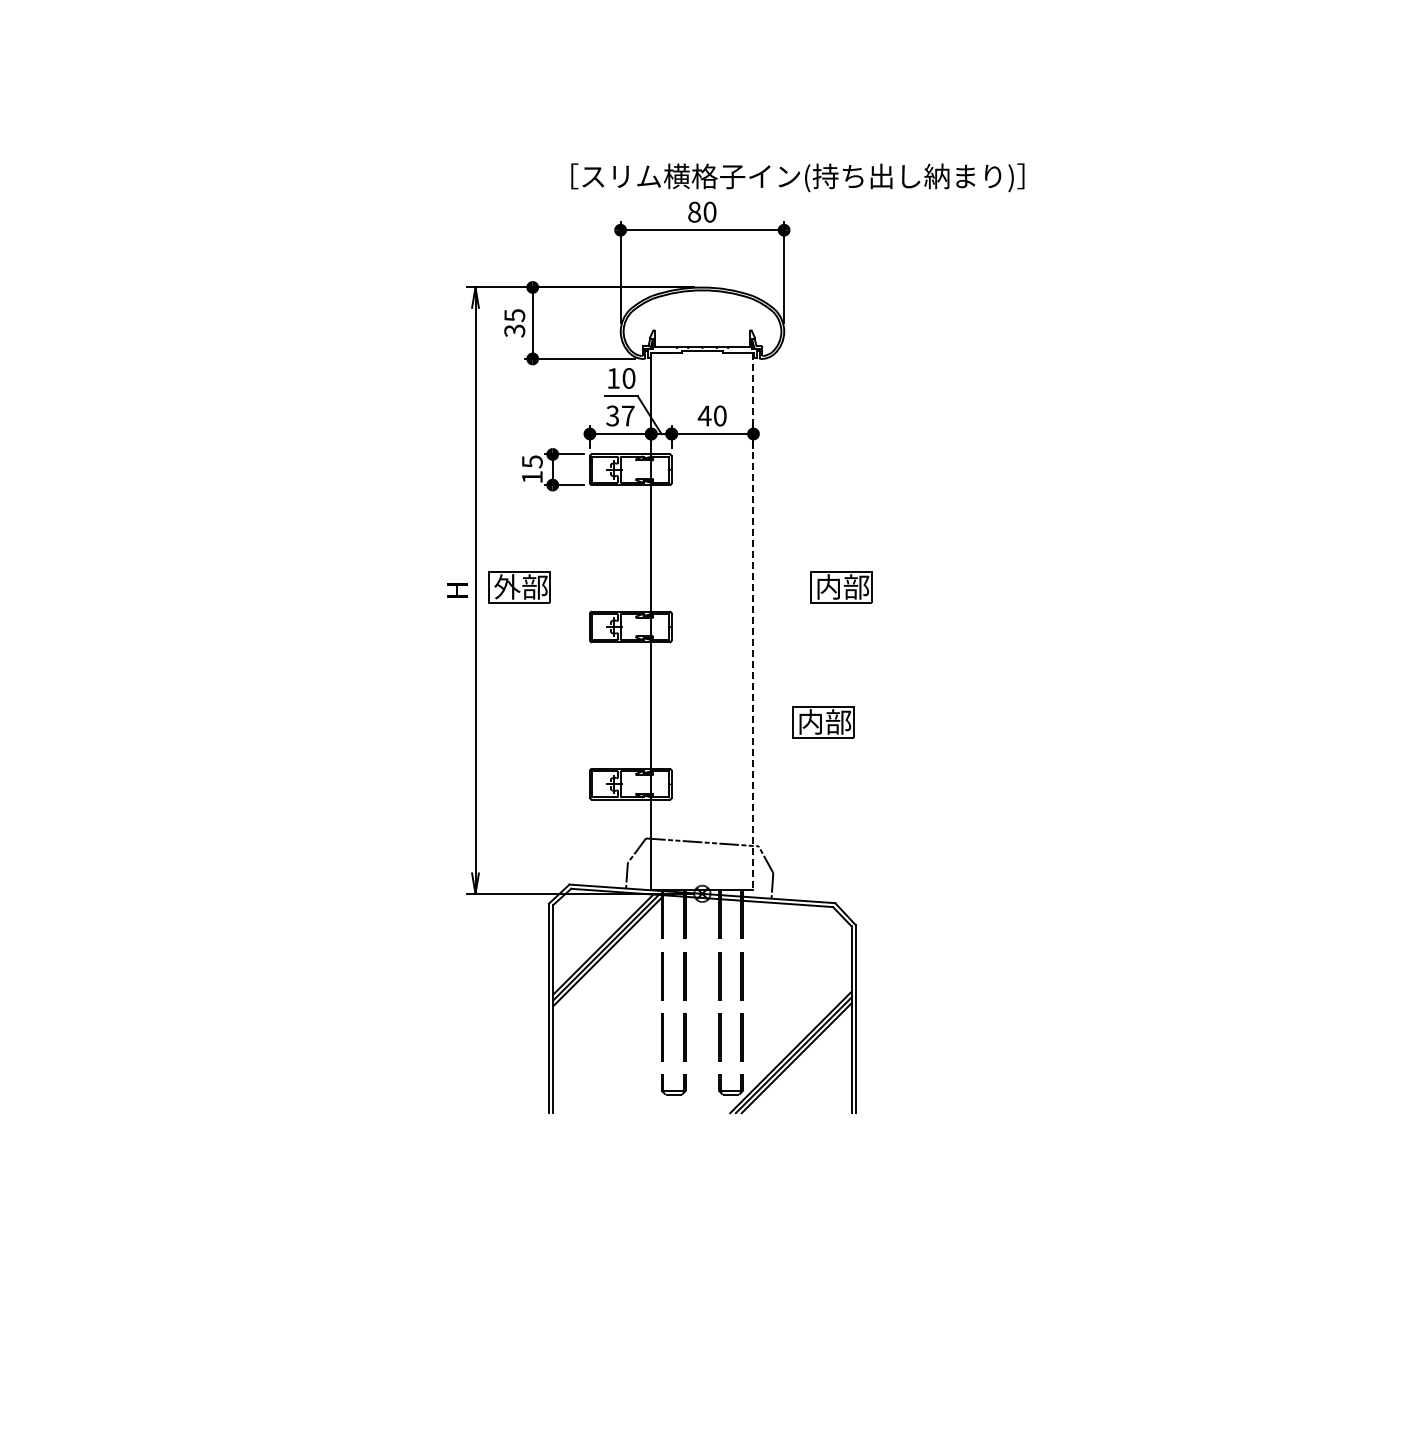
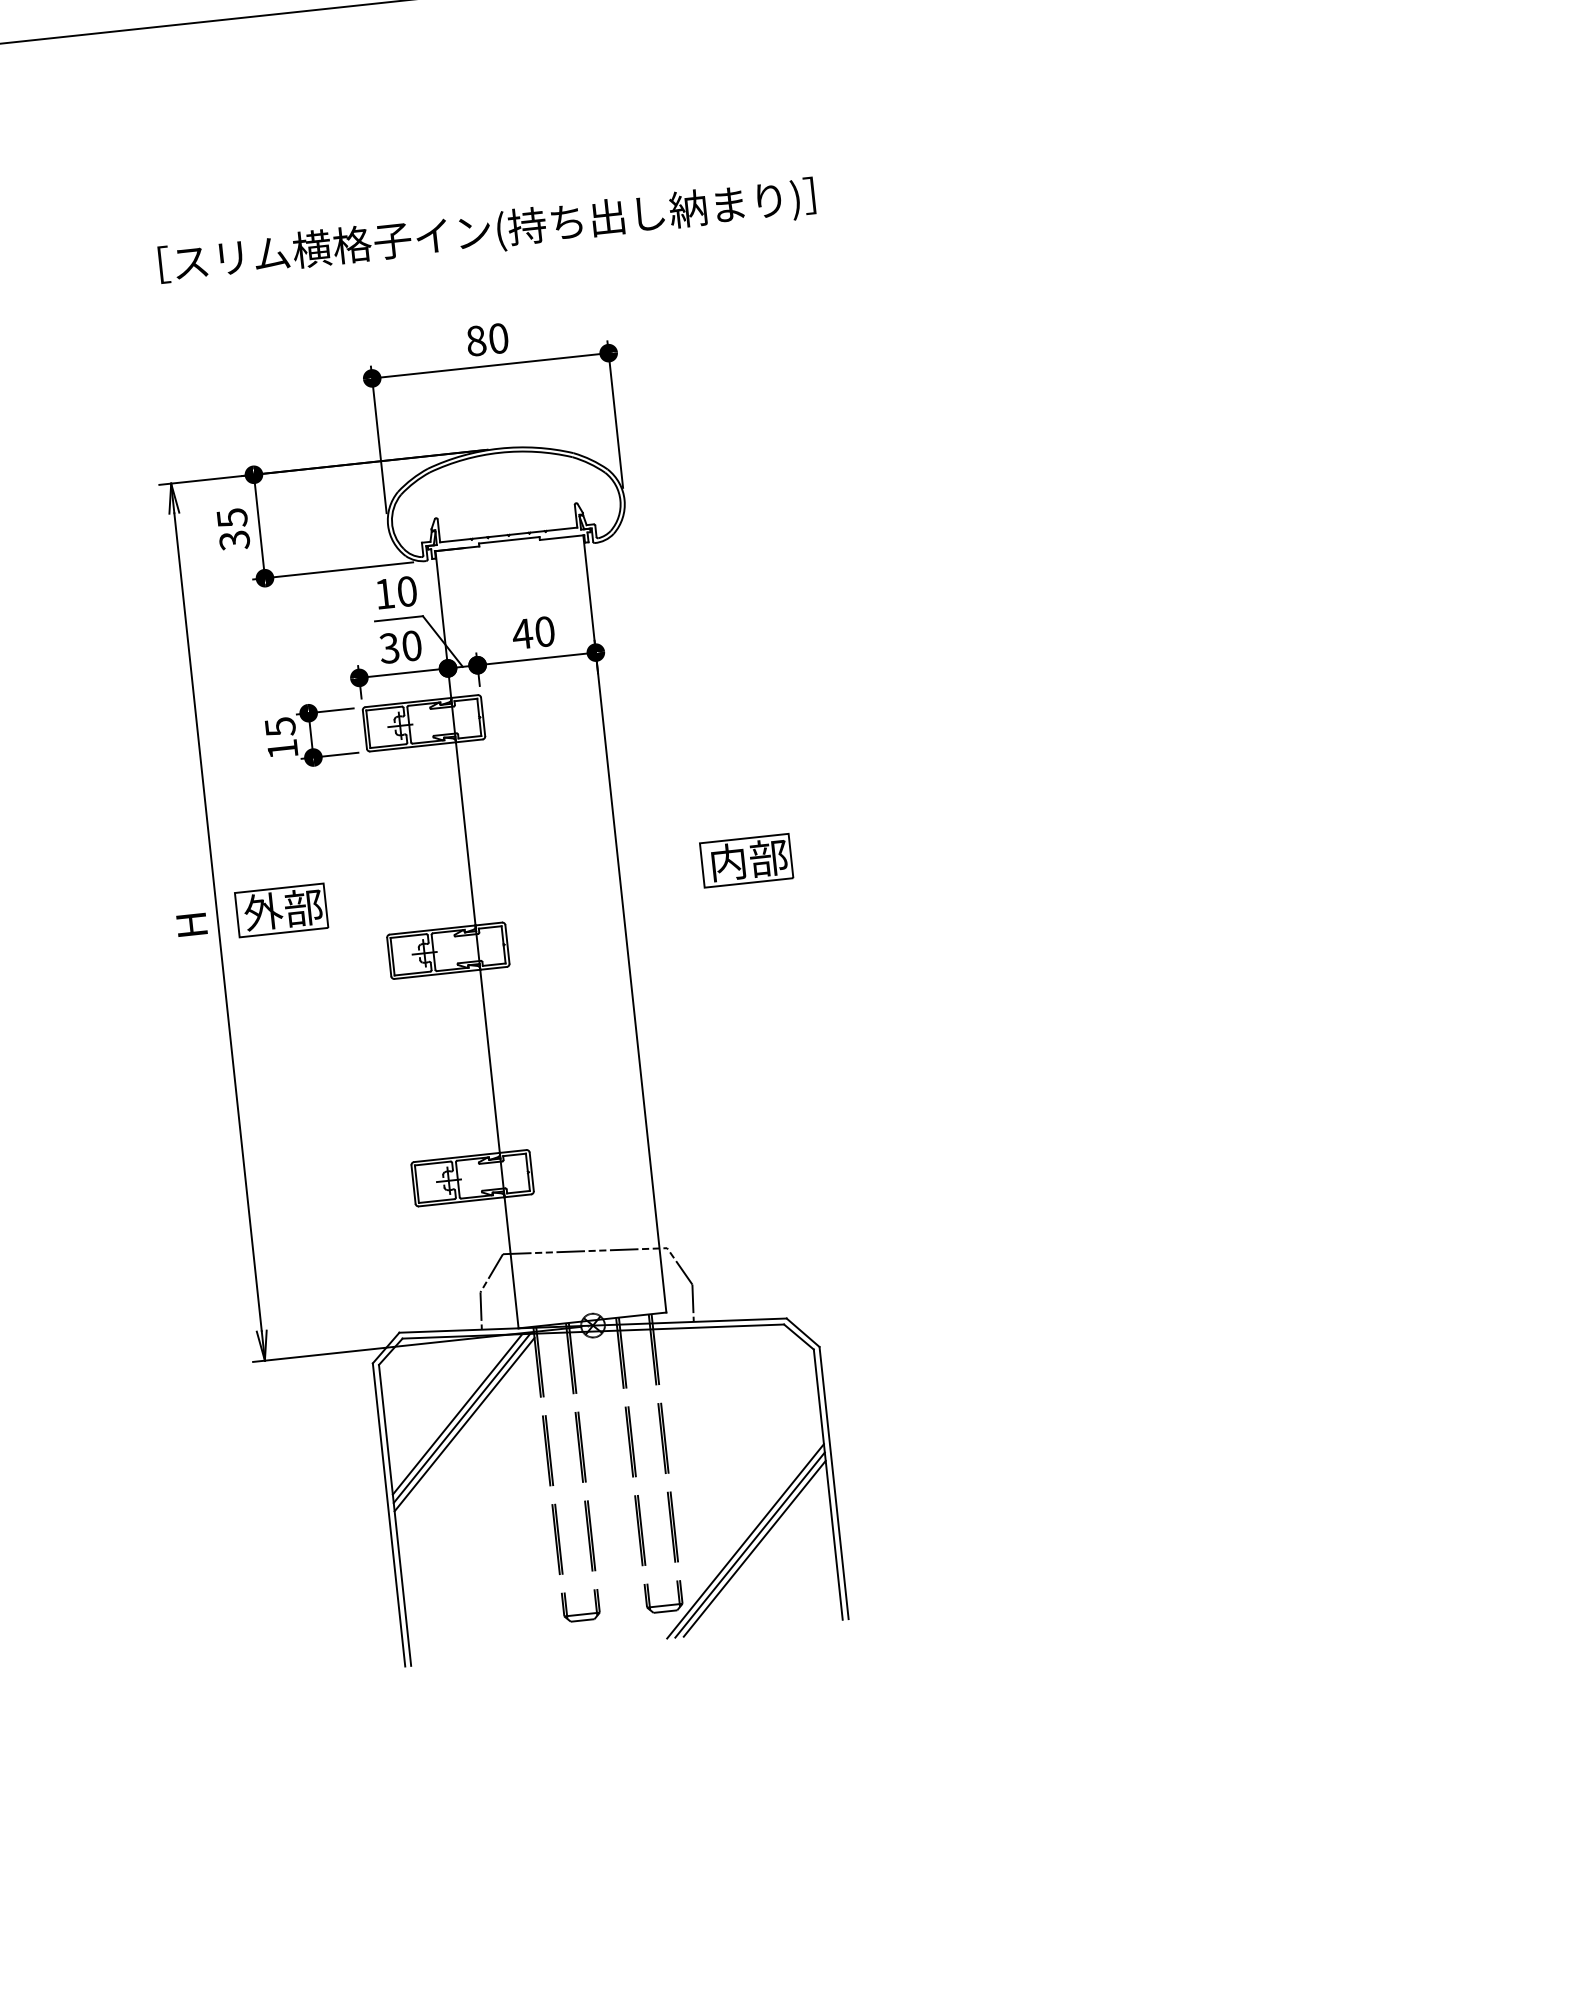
text: (797, 177) -> (486, 232), moved
text: (628, 415) -> (412, 645), 37 -> 30
line: (753, 621) -> (624, 923), dashed -> solid
part: (823, 722) -> (741, 1059), removed

